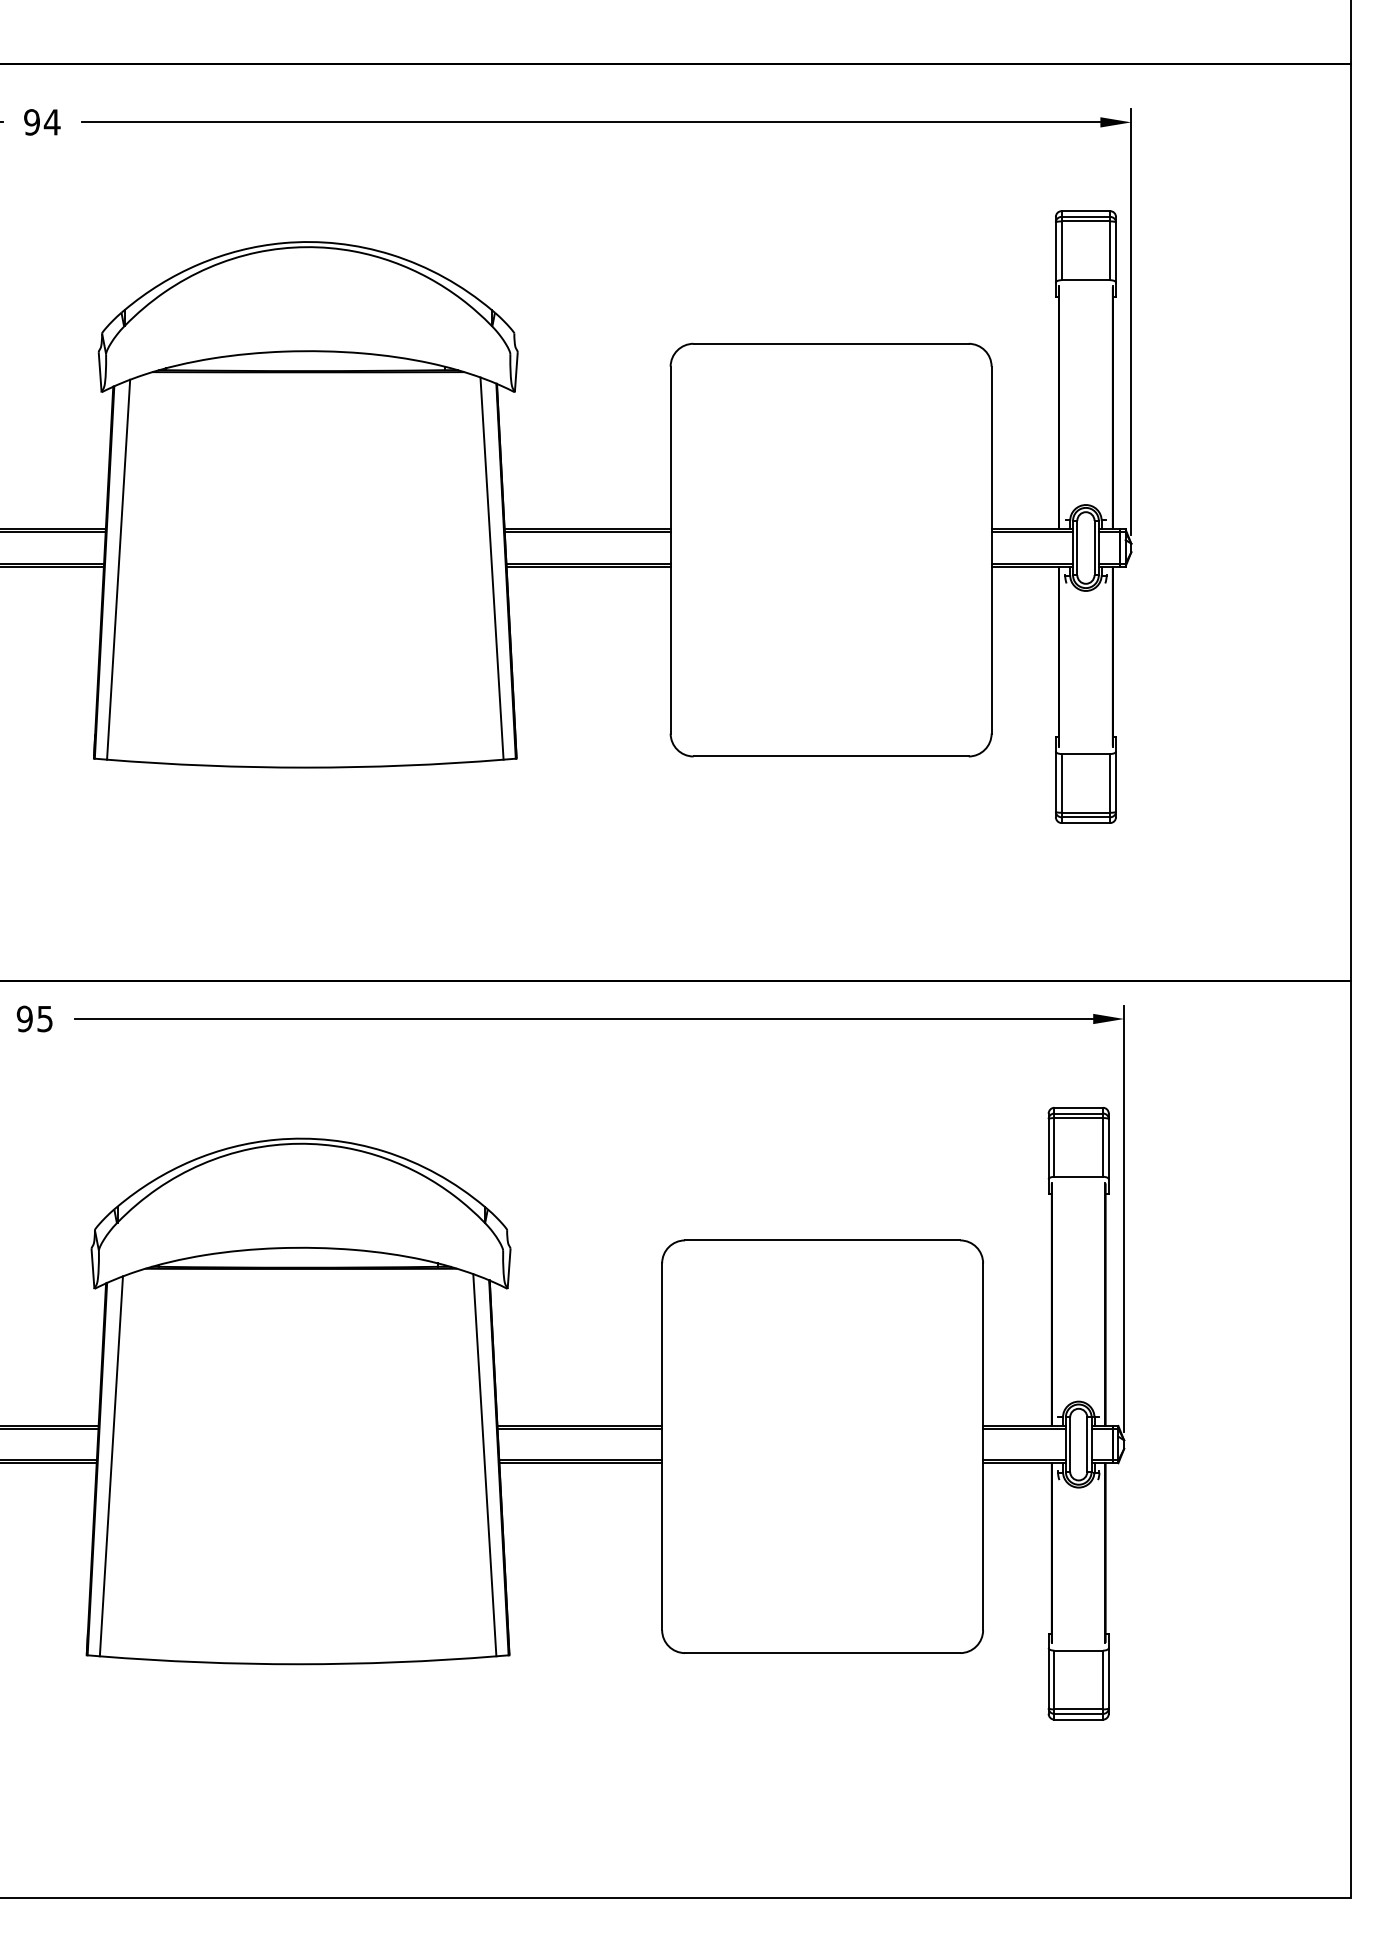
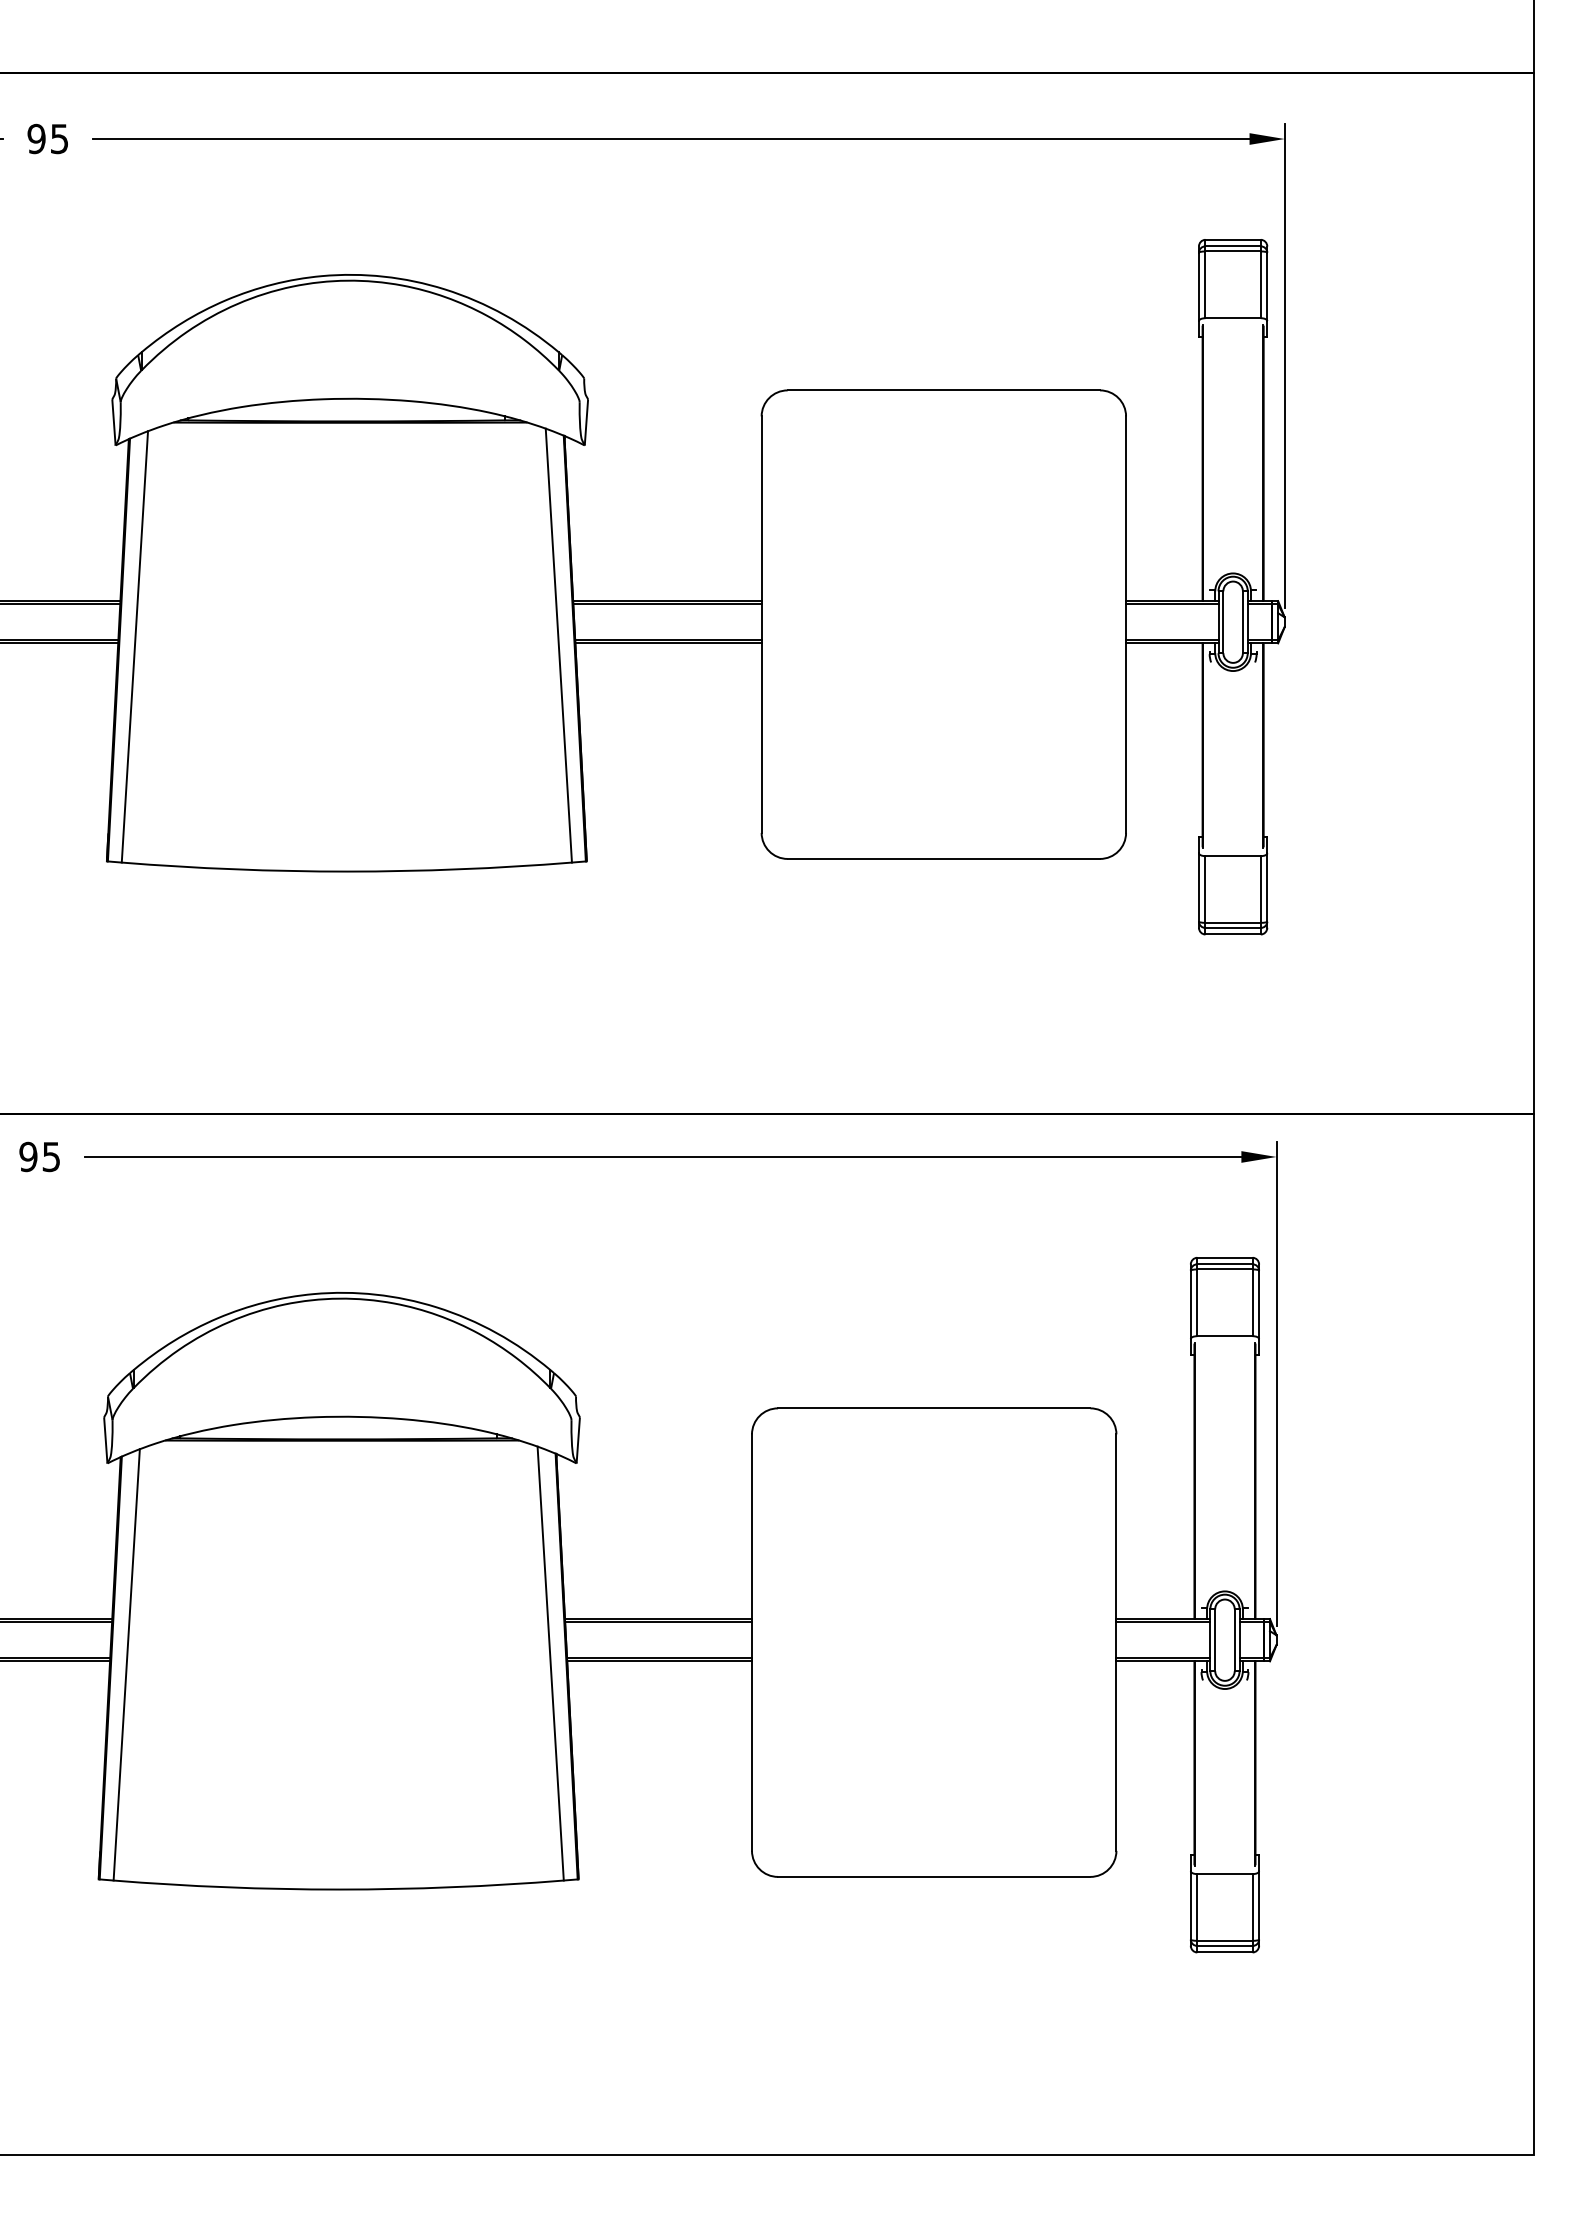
text: (52, 122) -> (59, 139), 94 -> 95

